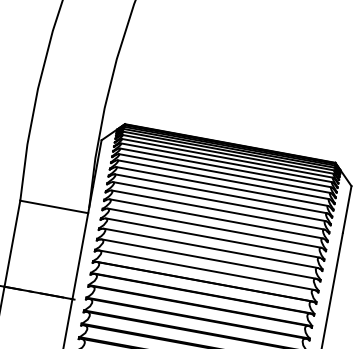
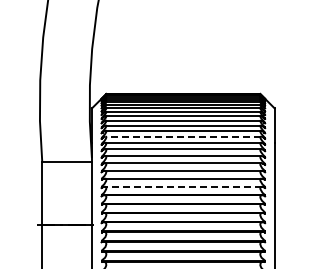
line: (219, 201) -> (183, 136), solid -> dashed
line: (205, 269) -> (182, 186), solid -> dashed

